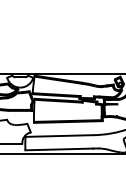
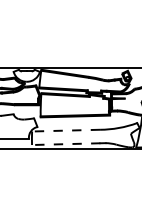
line: (59, 135) -> (66, 130), solid -> dashed
line: (58, 149) -> (65, 144), solid -> dashed

